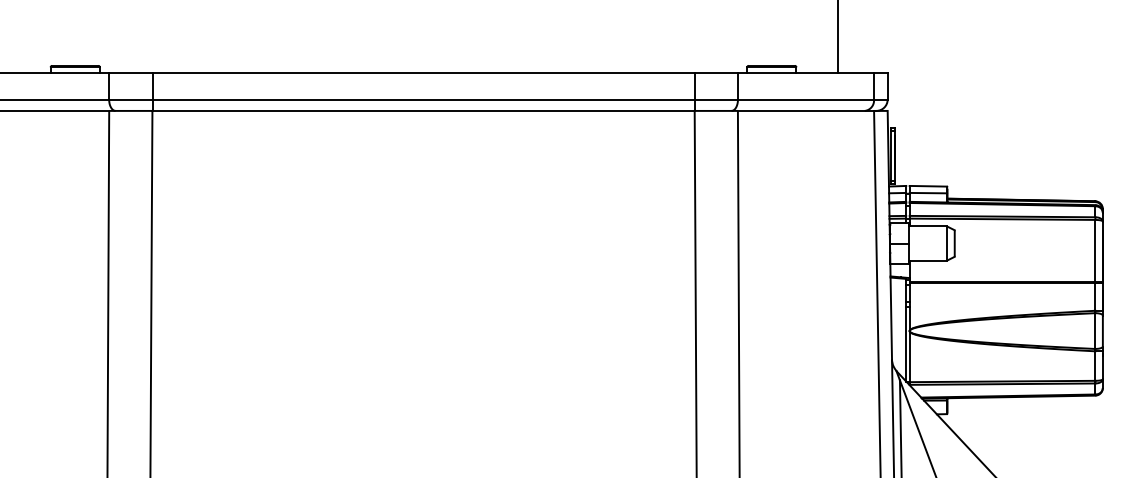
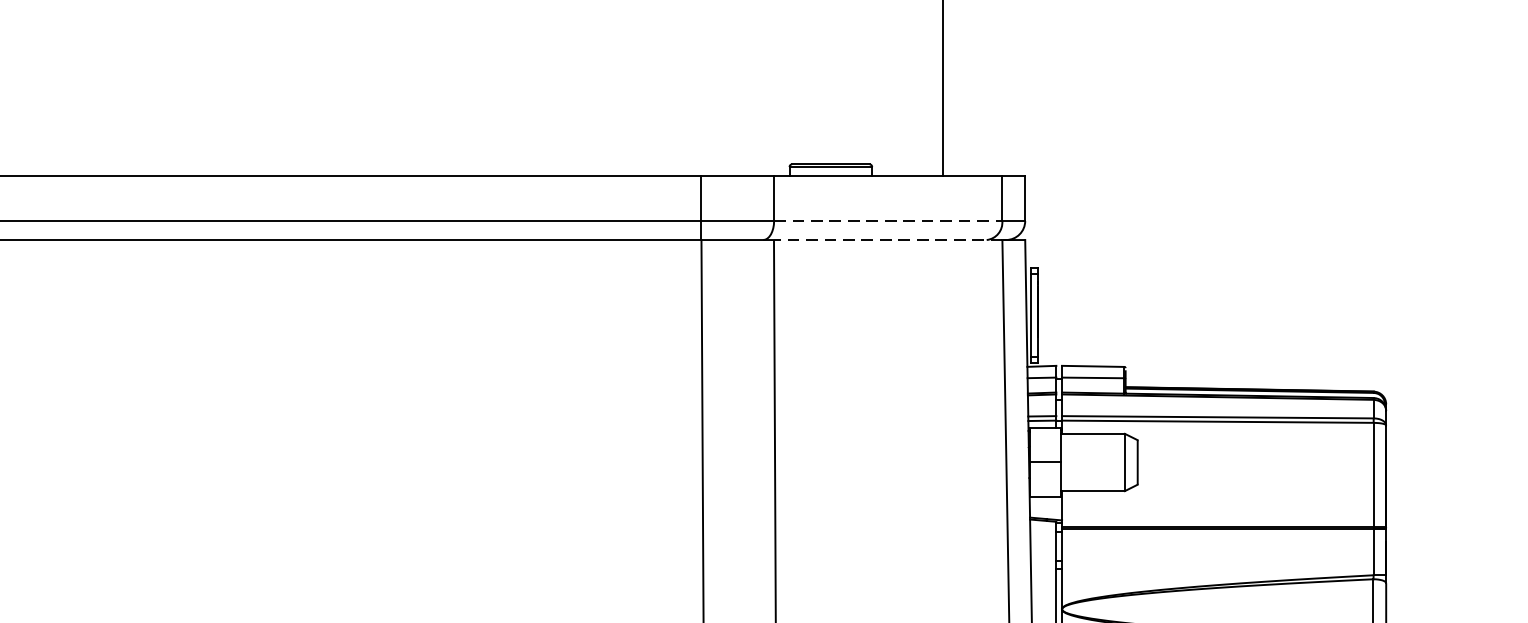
line: (806, 99) -> (889, 220), solid -> dashed
line: (805, 110) -> (887, 239), solid -> dashed

